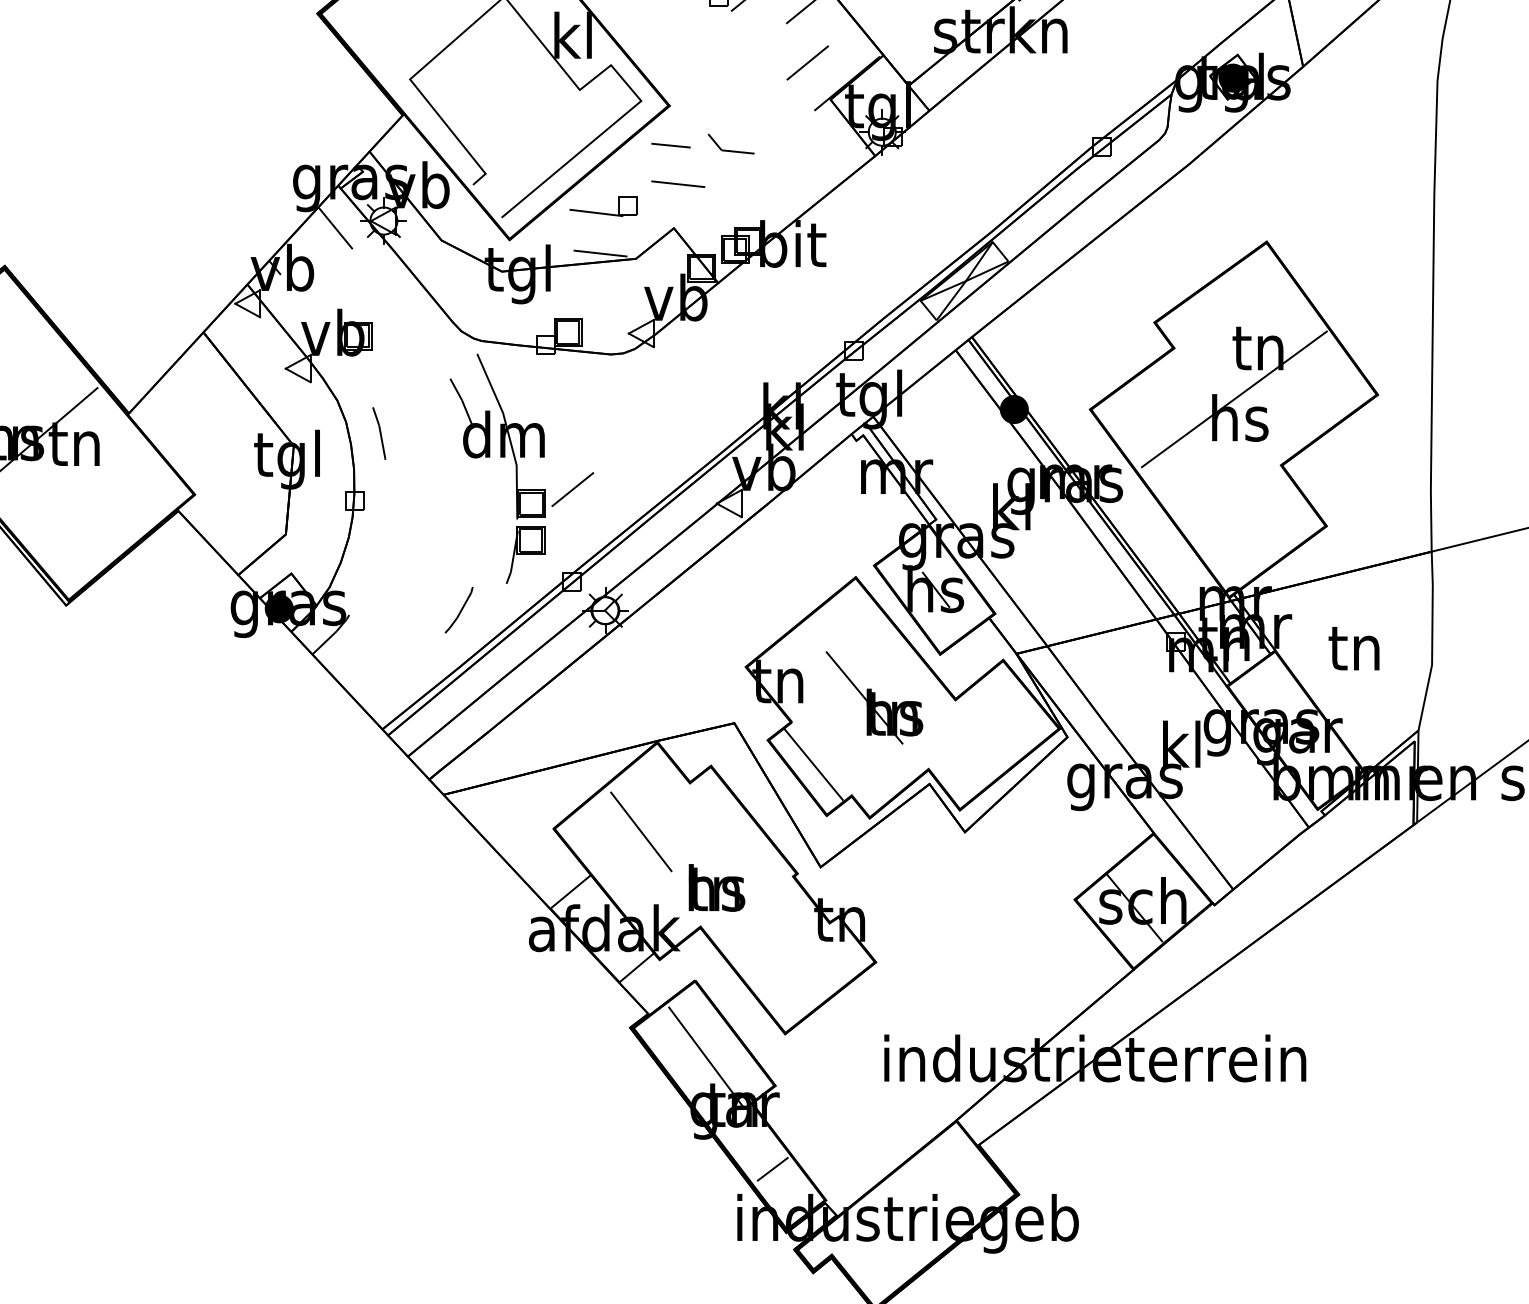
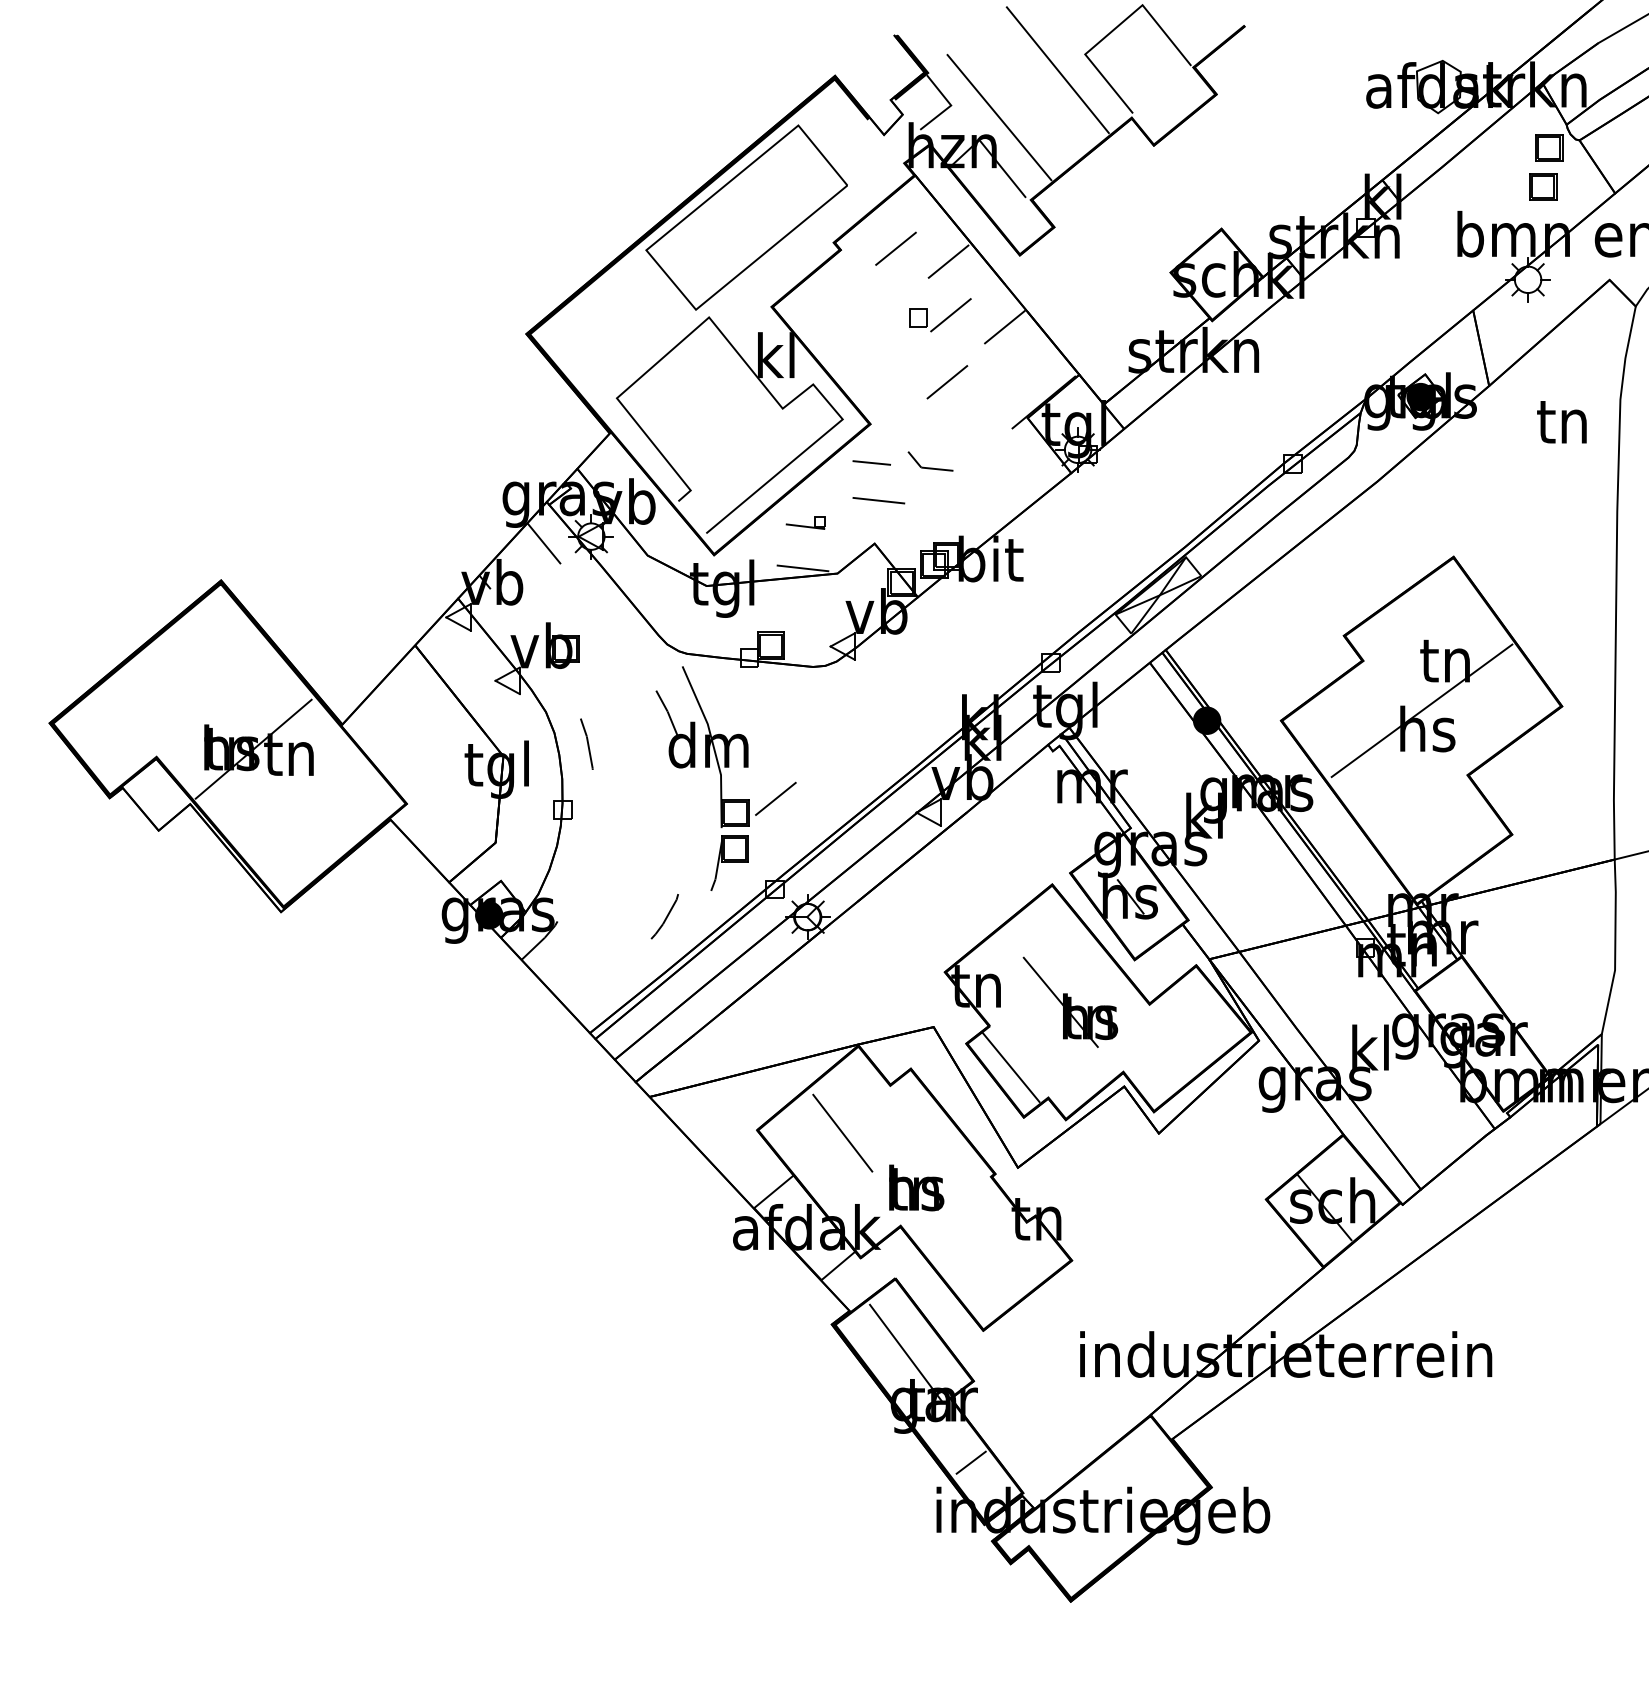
line: (807, 63) -> (947, 382), moved
part: (603, 206) -> (805, 522), size x0.6
text: (1353, 648) -> (1561, 422), moved

